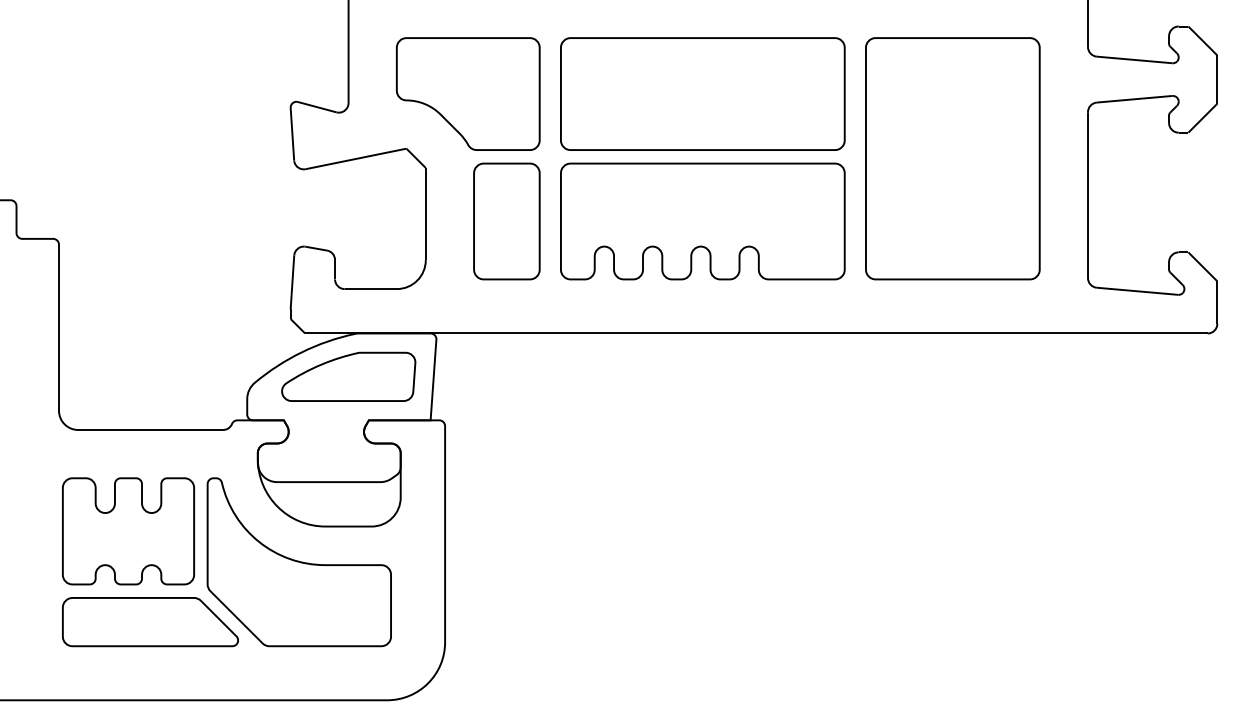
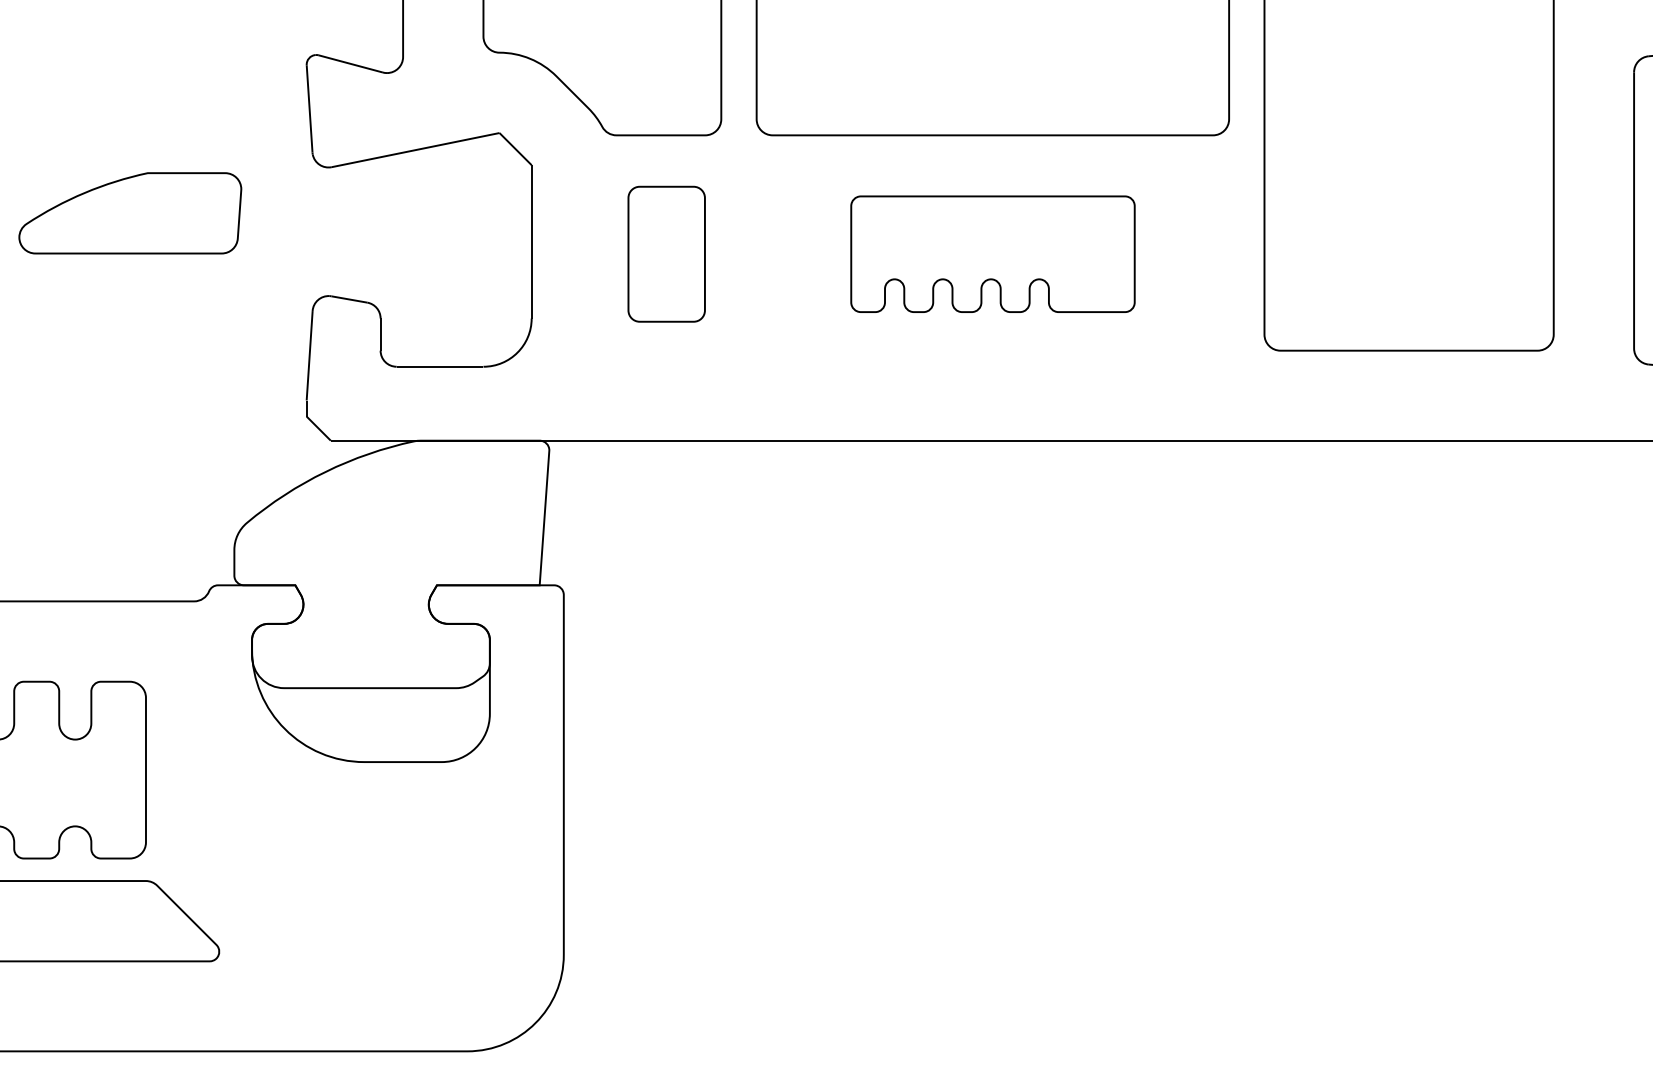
part: (506, 221) -> (666, 254), size x0.7
part: (702, 221) -> (992, 254), size x0.6
part: (348, 376) -> (129, 212), moved
part: (298, 562) -> (319, 821), removed

